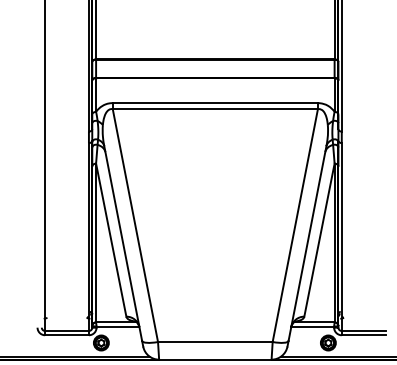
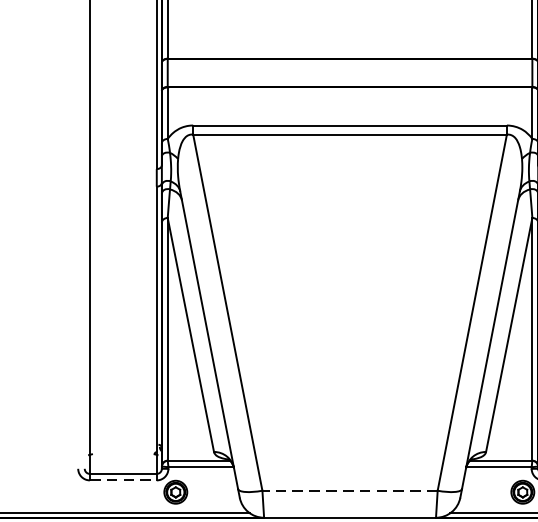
line: (67, 335) -> (124, 480), solid -> dashed
line: (214, 342) -> (348, 491), solid -> dashed

